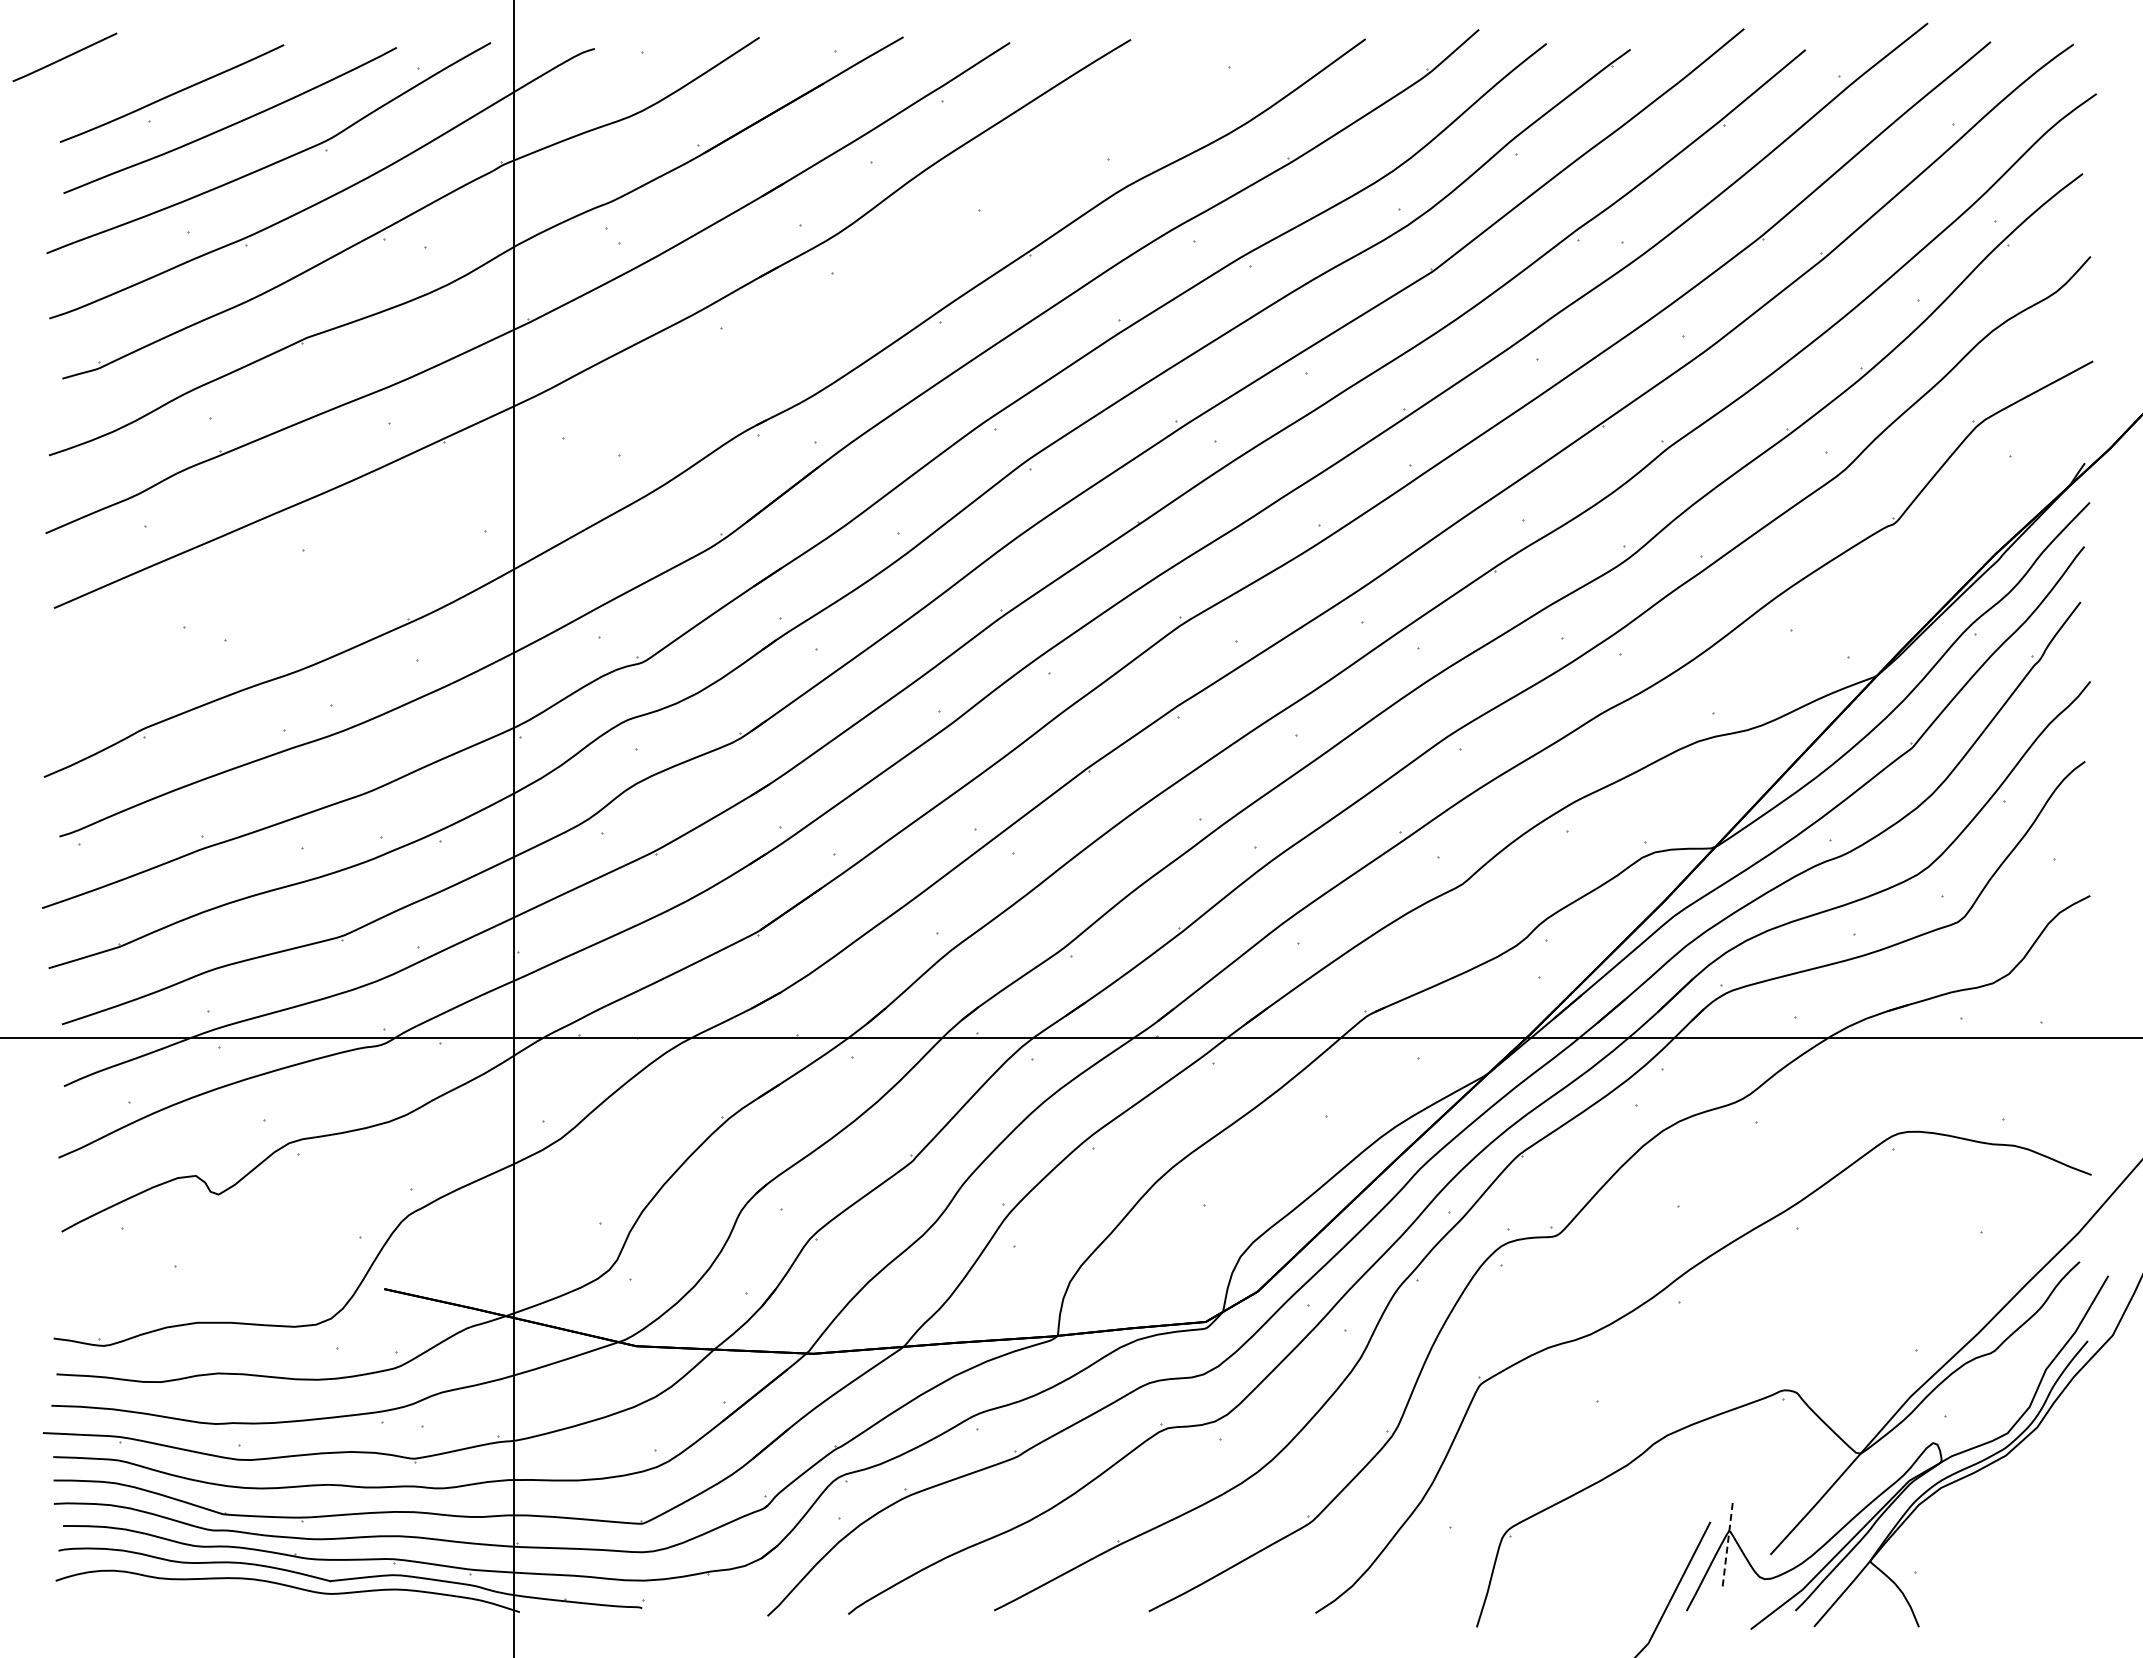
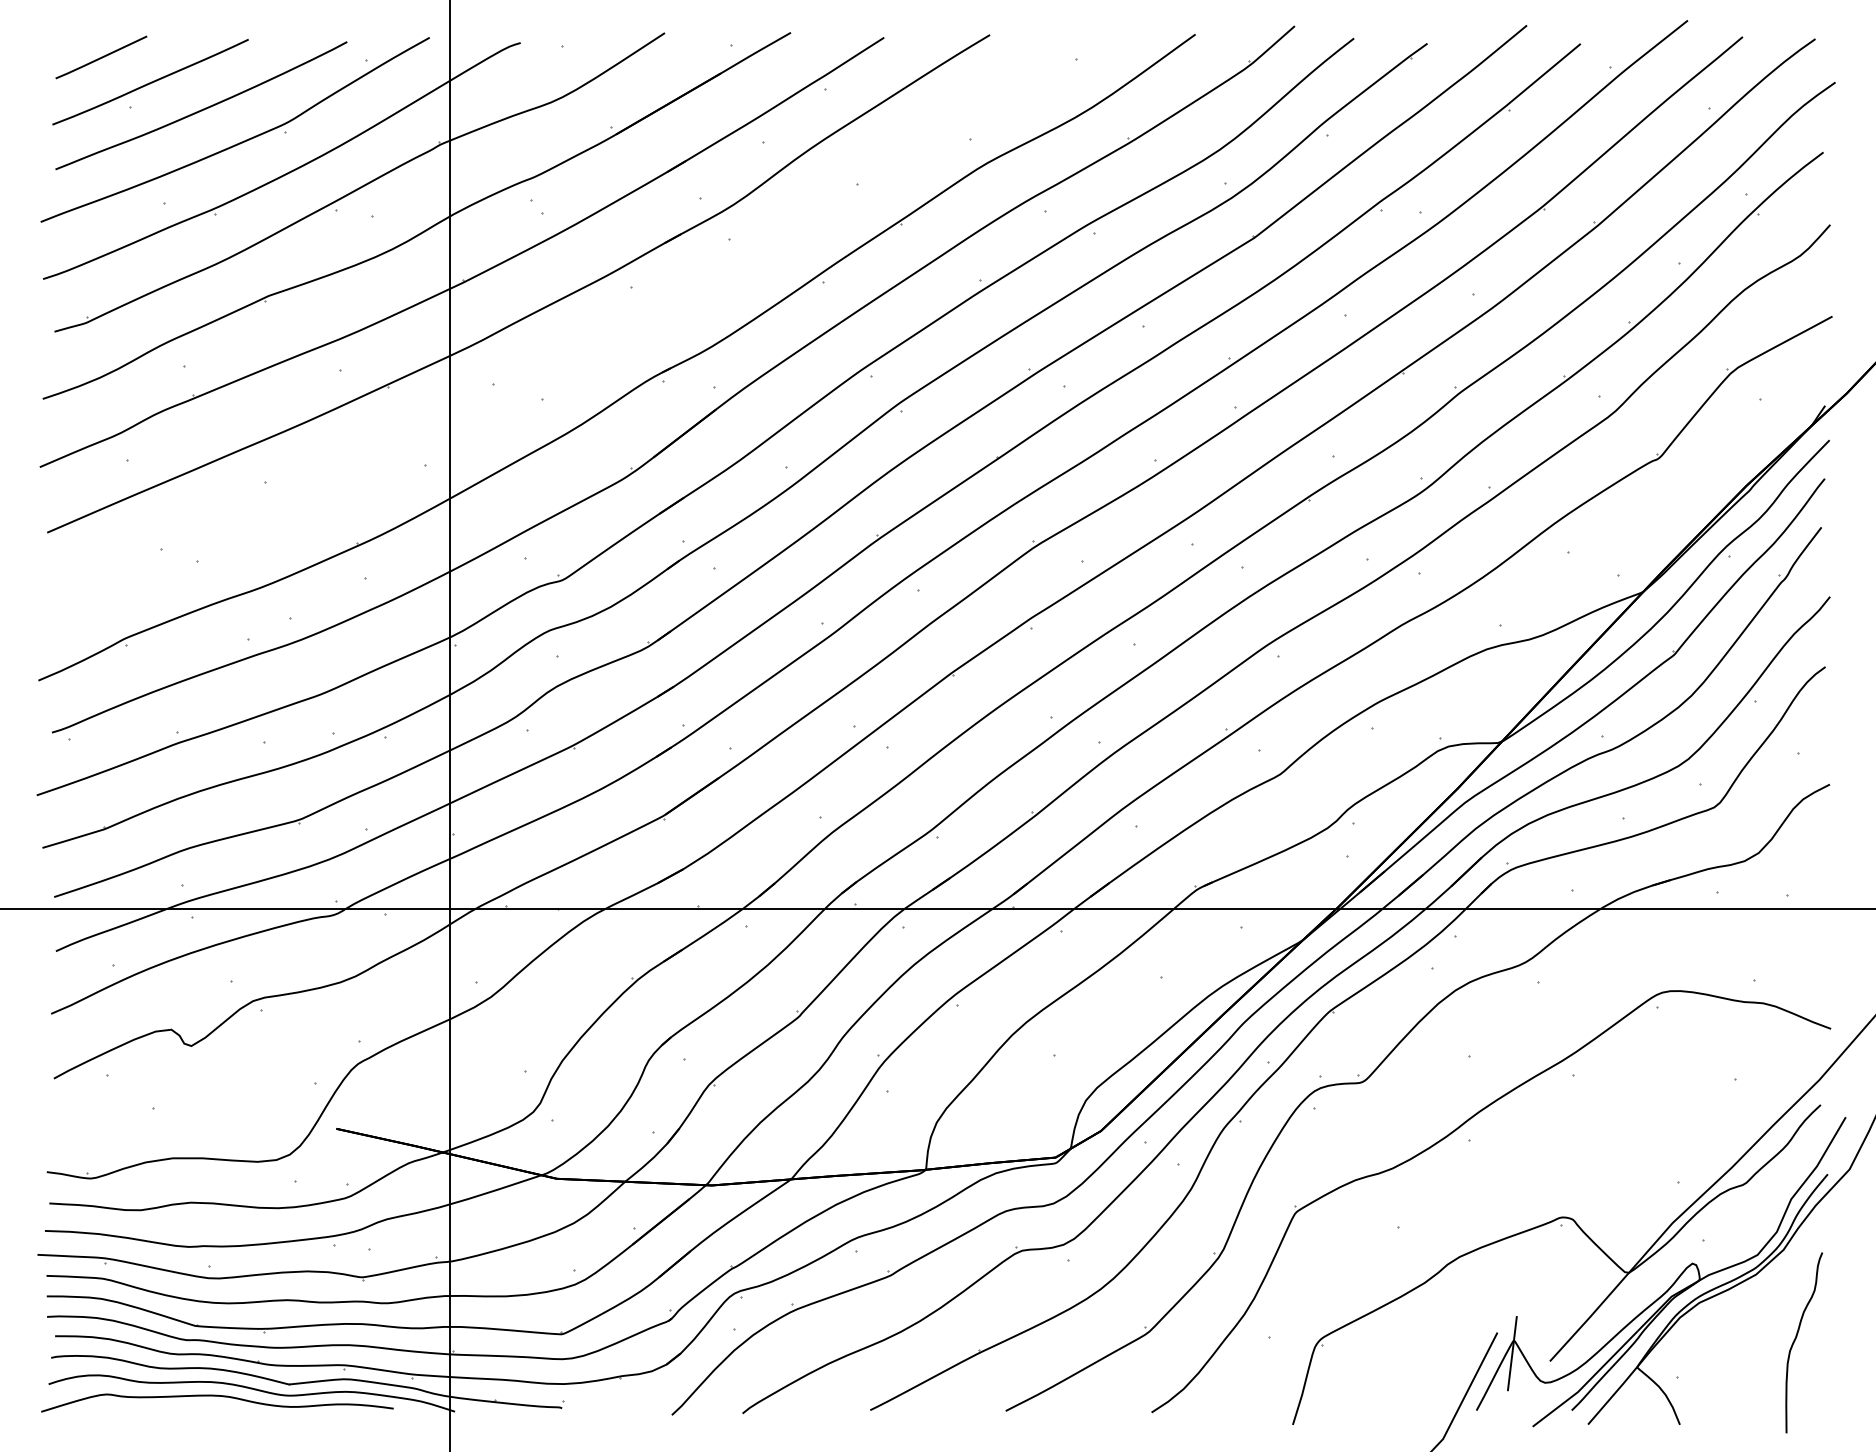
line: (64, 57) -> (101, 57), moved
curve: (2052, 1528) -> (1796, 1338), added
line: (1727, 1546) -> (1512, 1354), dashed -> solid
curve: (250, 1595) -> (219, 1397), added

